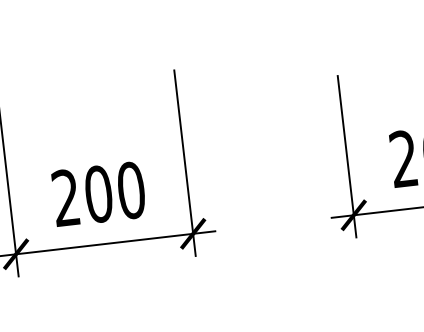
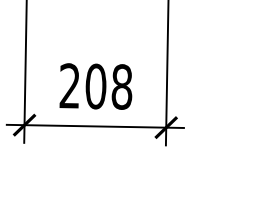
text: (131, 190) -> (122, 87), 200 -> 208

